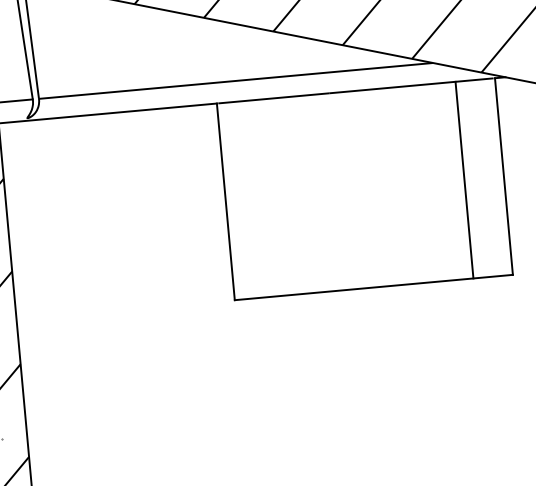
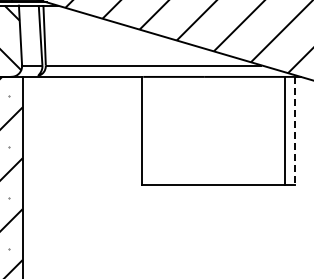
line: (504, 175) -> (295, 130), solid -> dashed
line: (464, 179) -> (284, 130), moved

